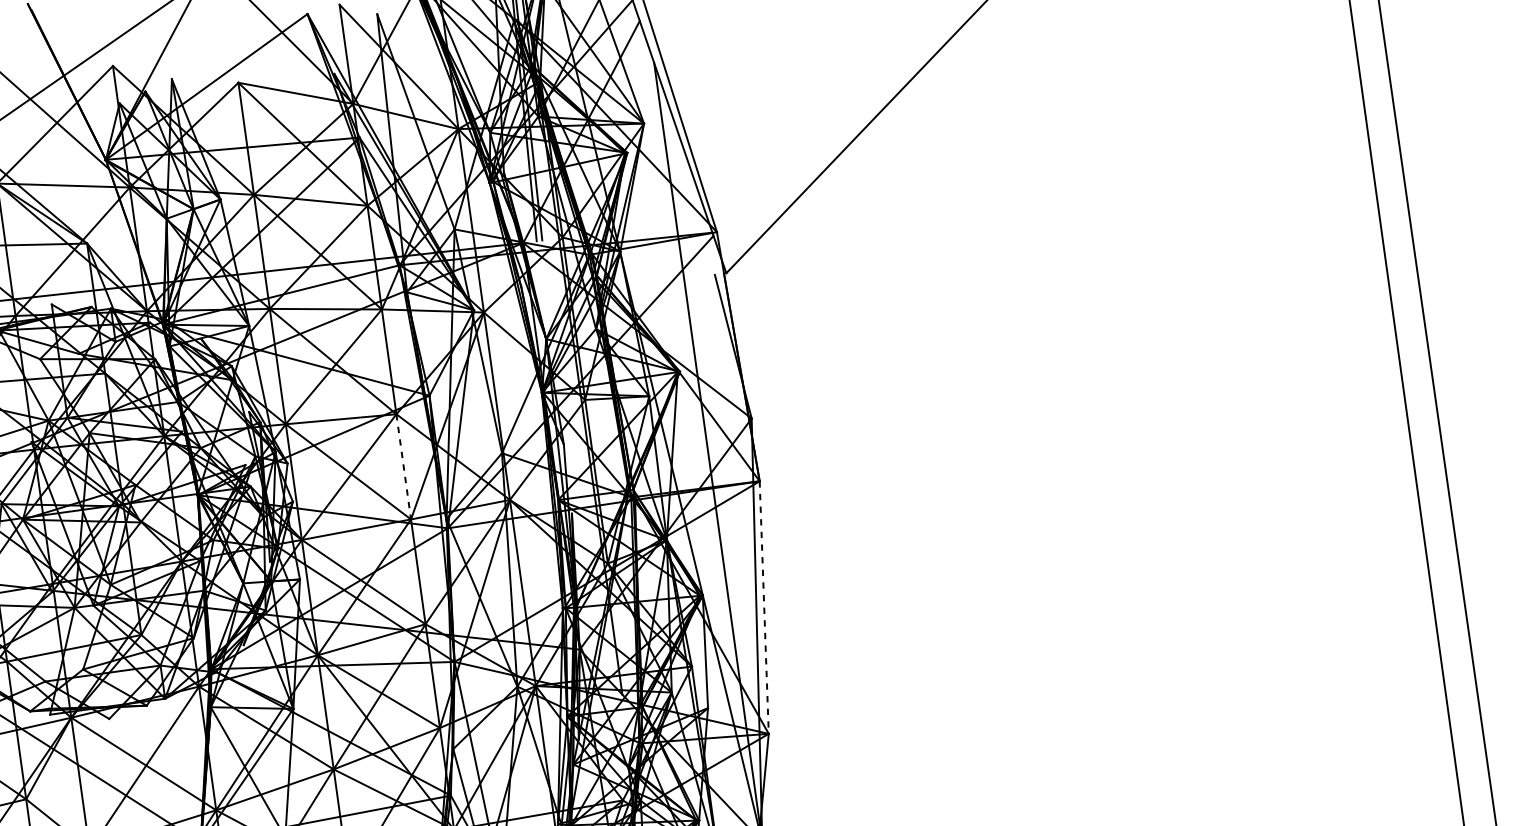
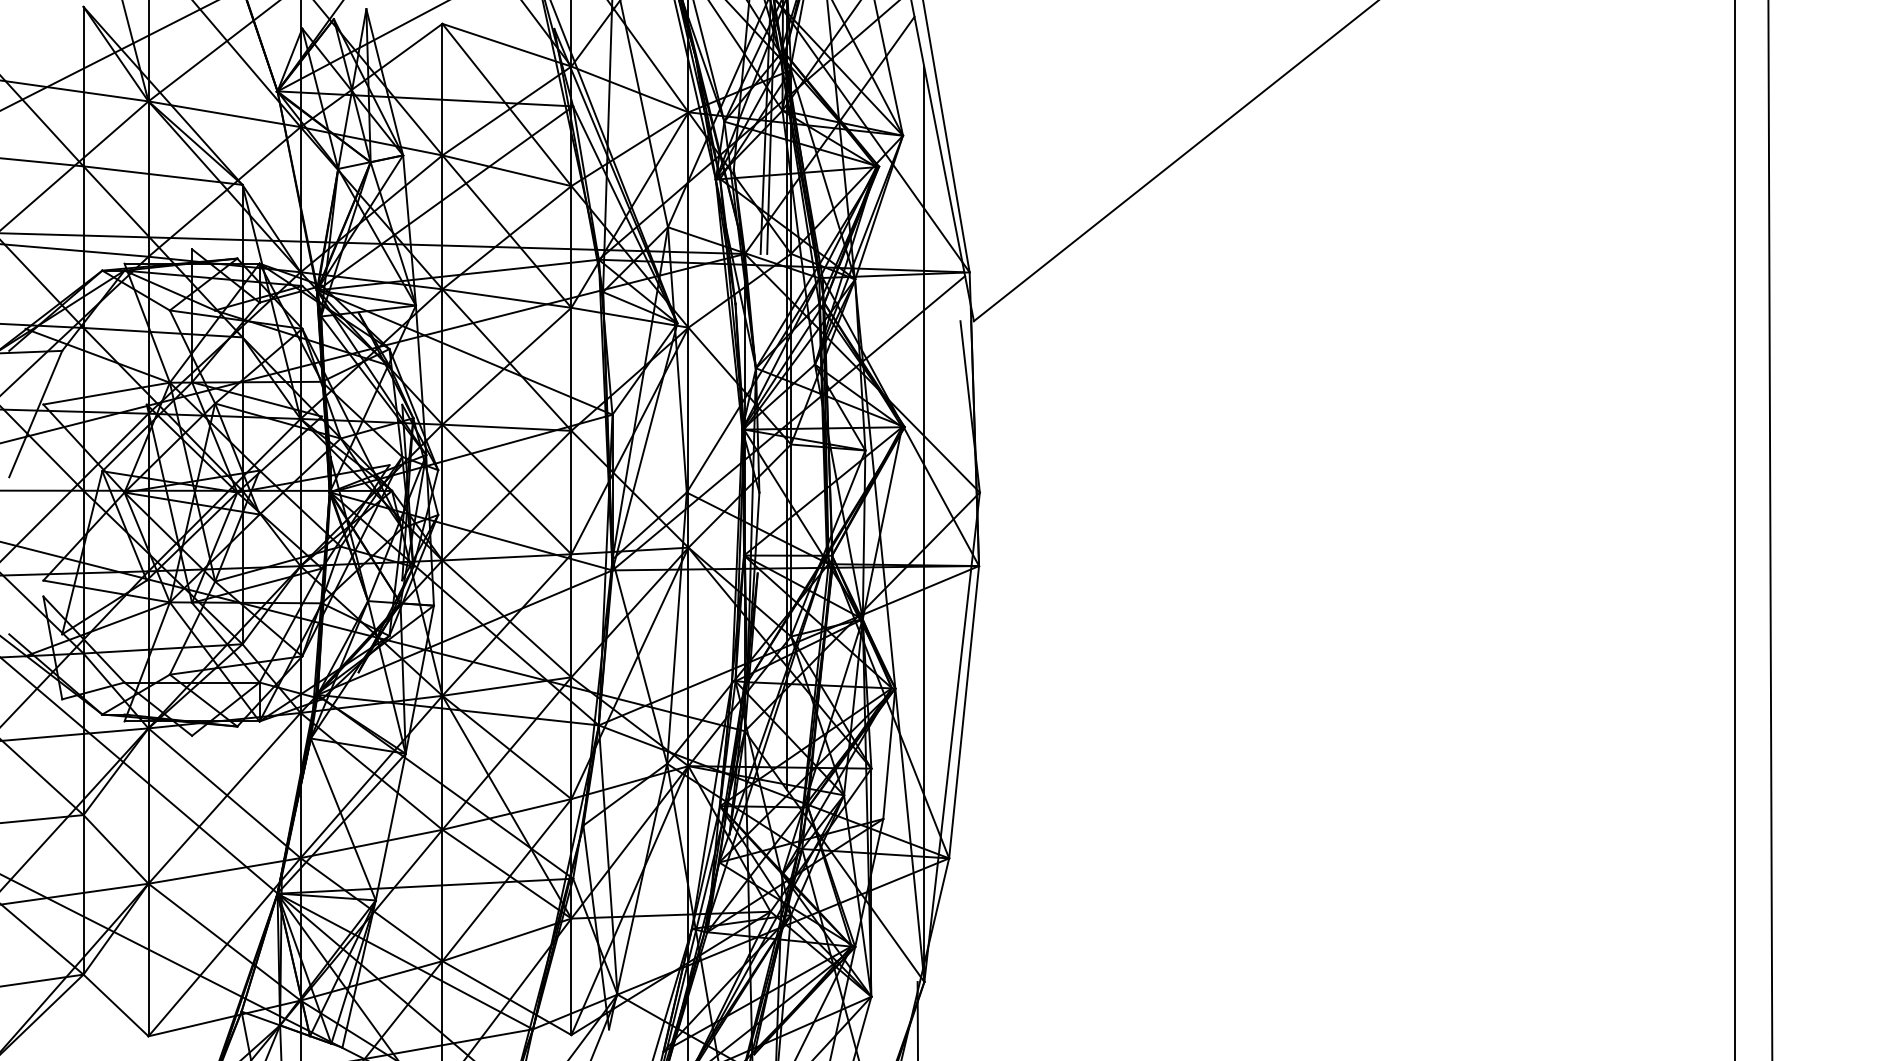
line: (403, 466) -> (571, 492), dashed -> solid
line: (764, 607) -> (964, 712), dashed -> solid

